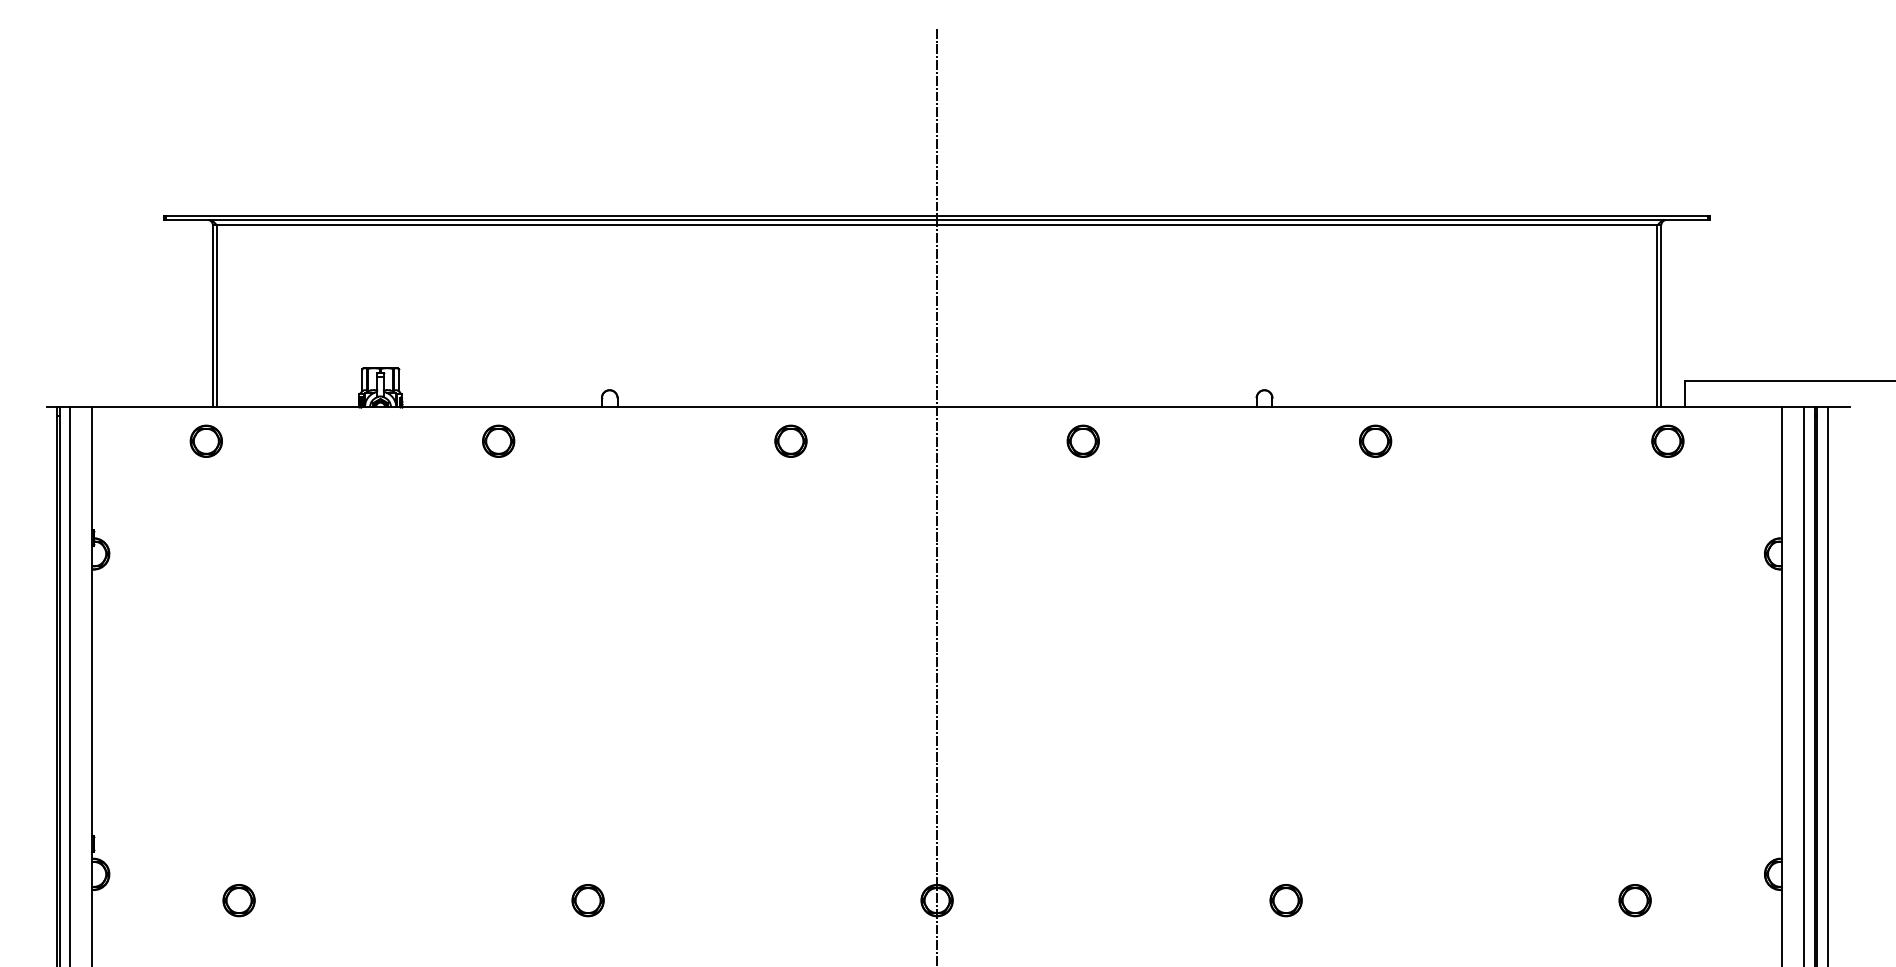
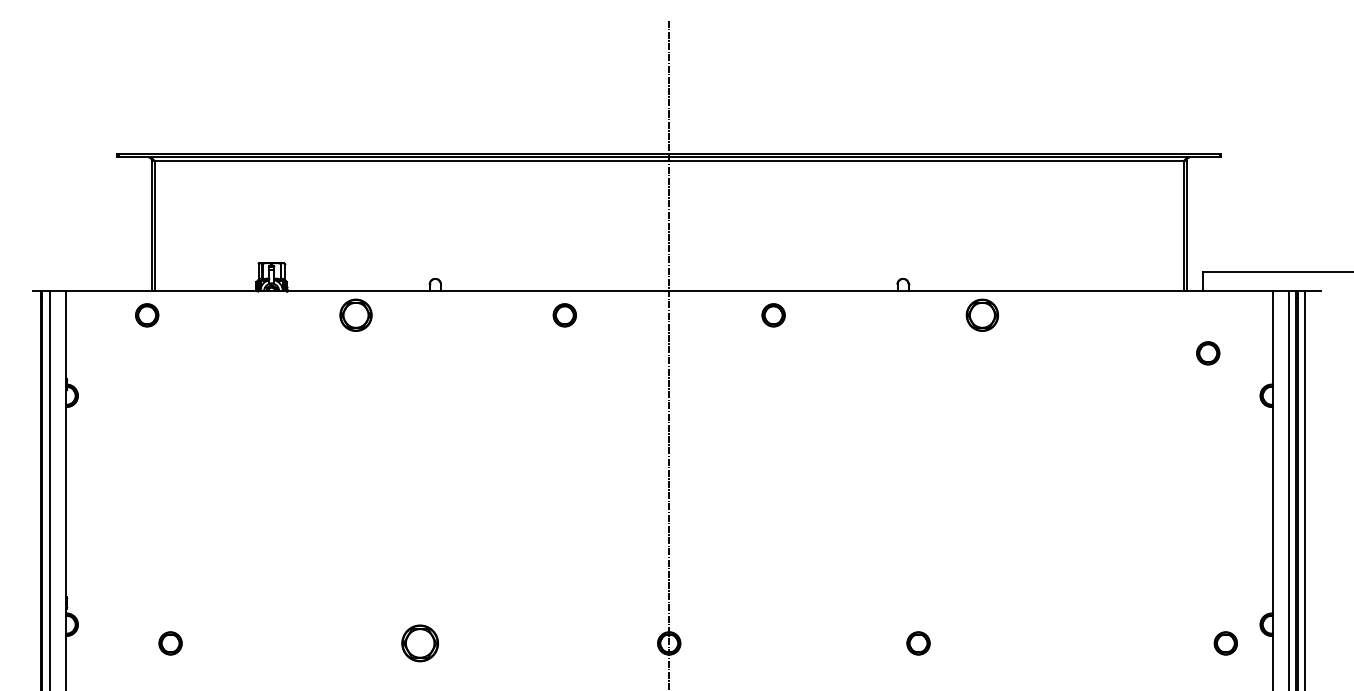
part: (497, 441) -> (355, 315), size x1.4
part: (1375, 441) -> (982, 315), size x1.4
part: (1668, 441) -> (1208, 353), moved
part: (587, 900) -> (419, 643), size x1.6
part: (1634, 900) -> (1225, 643), moved

